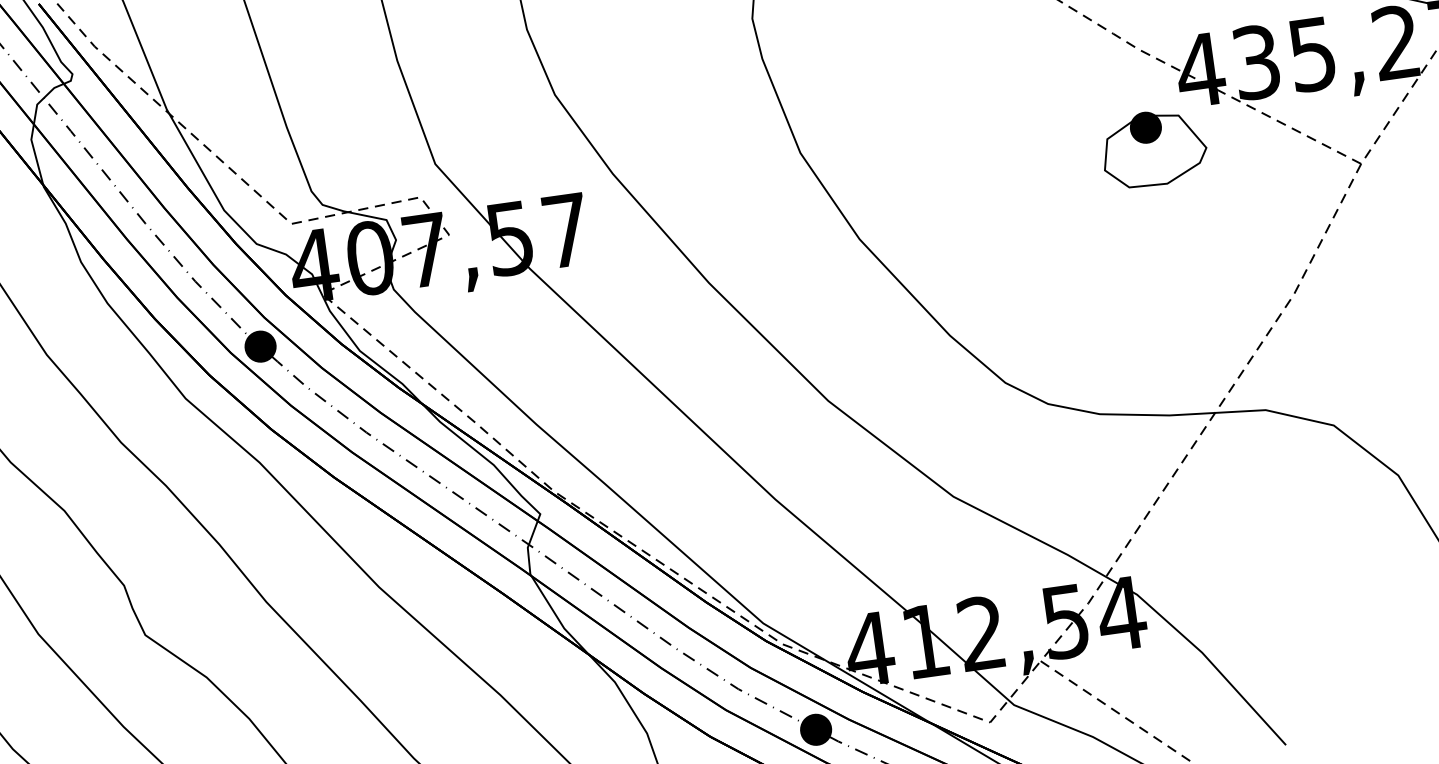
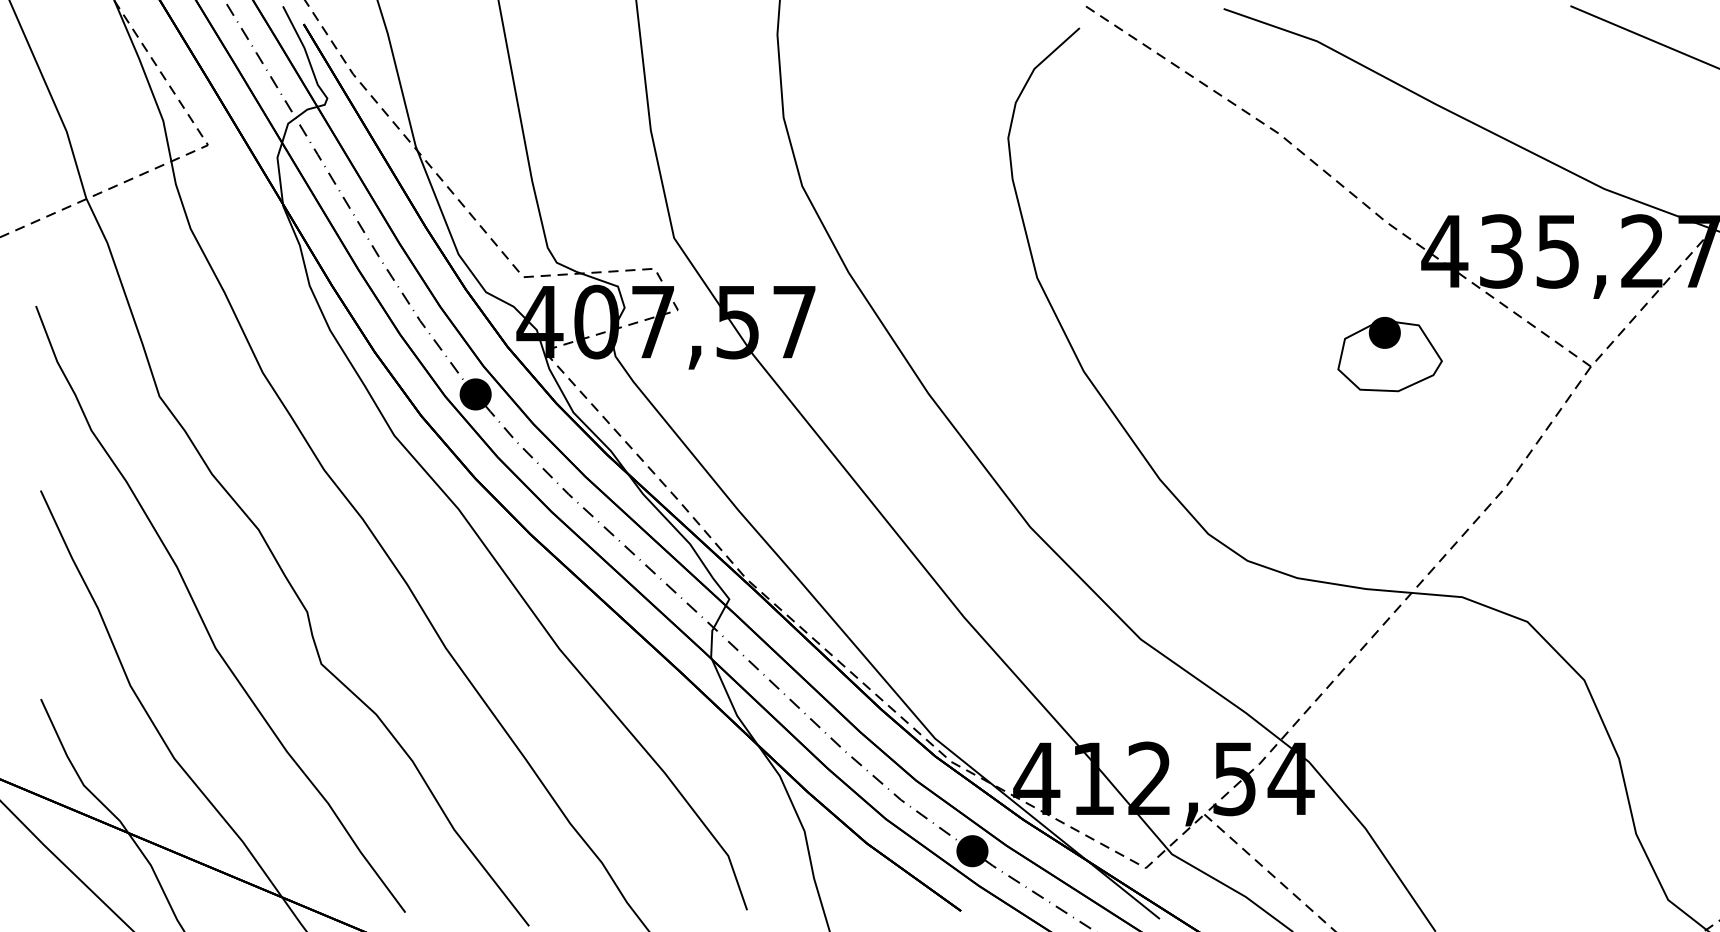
part: (1153, 148) -> (1389, 354), moved

